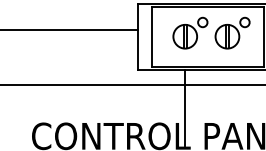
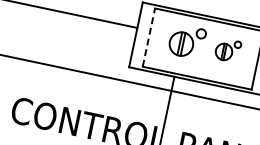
part: (232, 32) -> (228, 49), size x0.7
line: (151, 36) -> (148, 36), solid -> dashed

